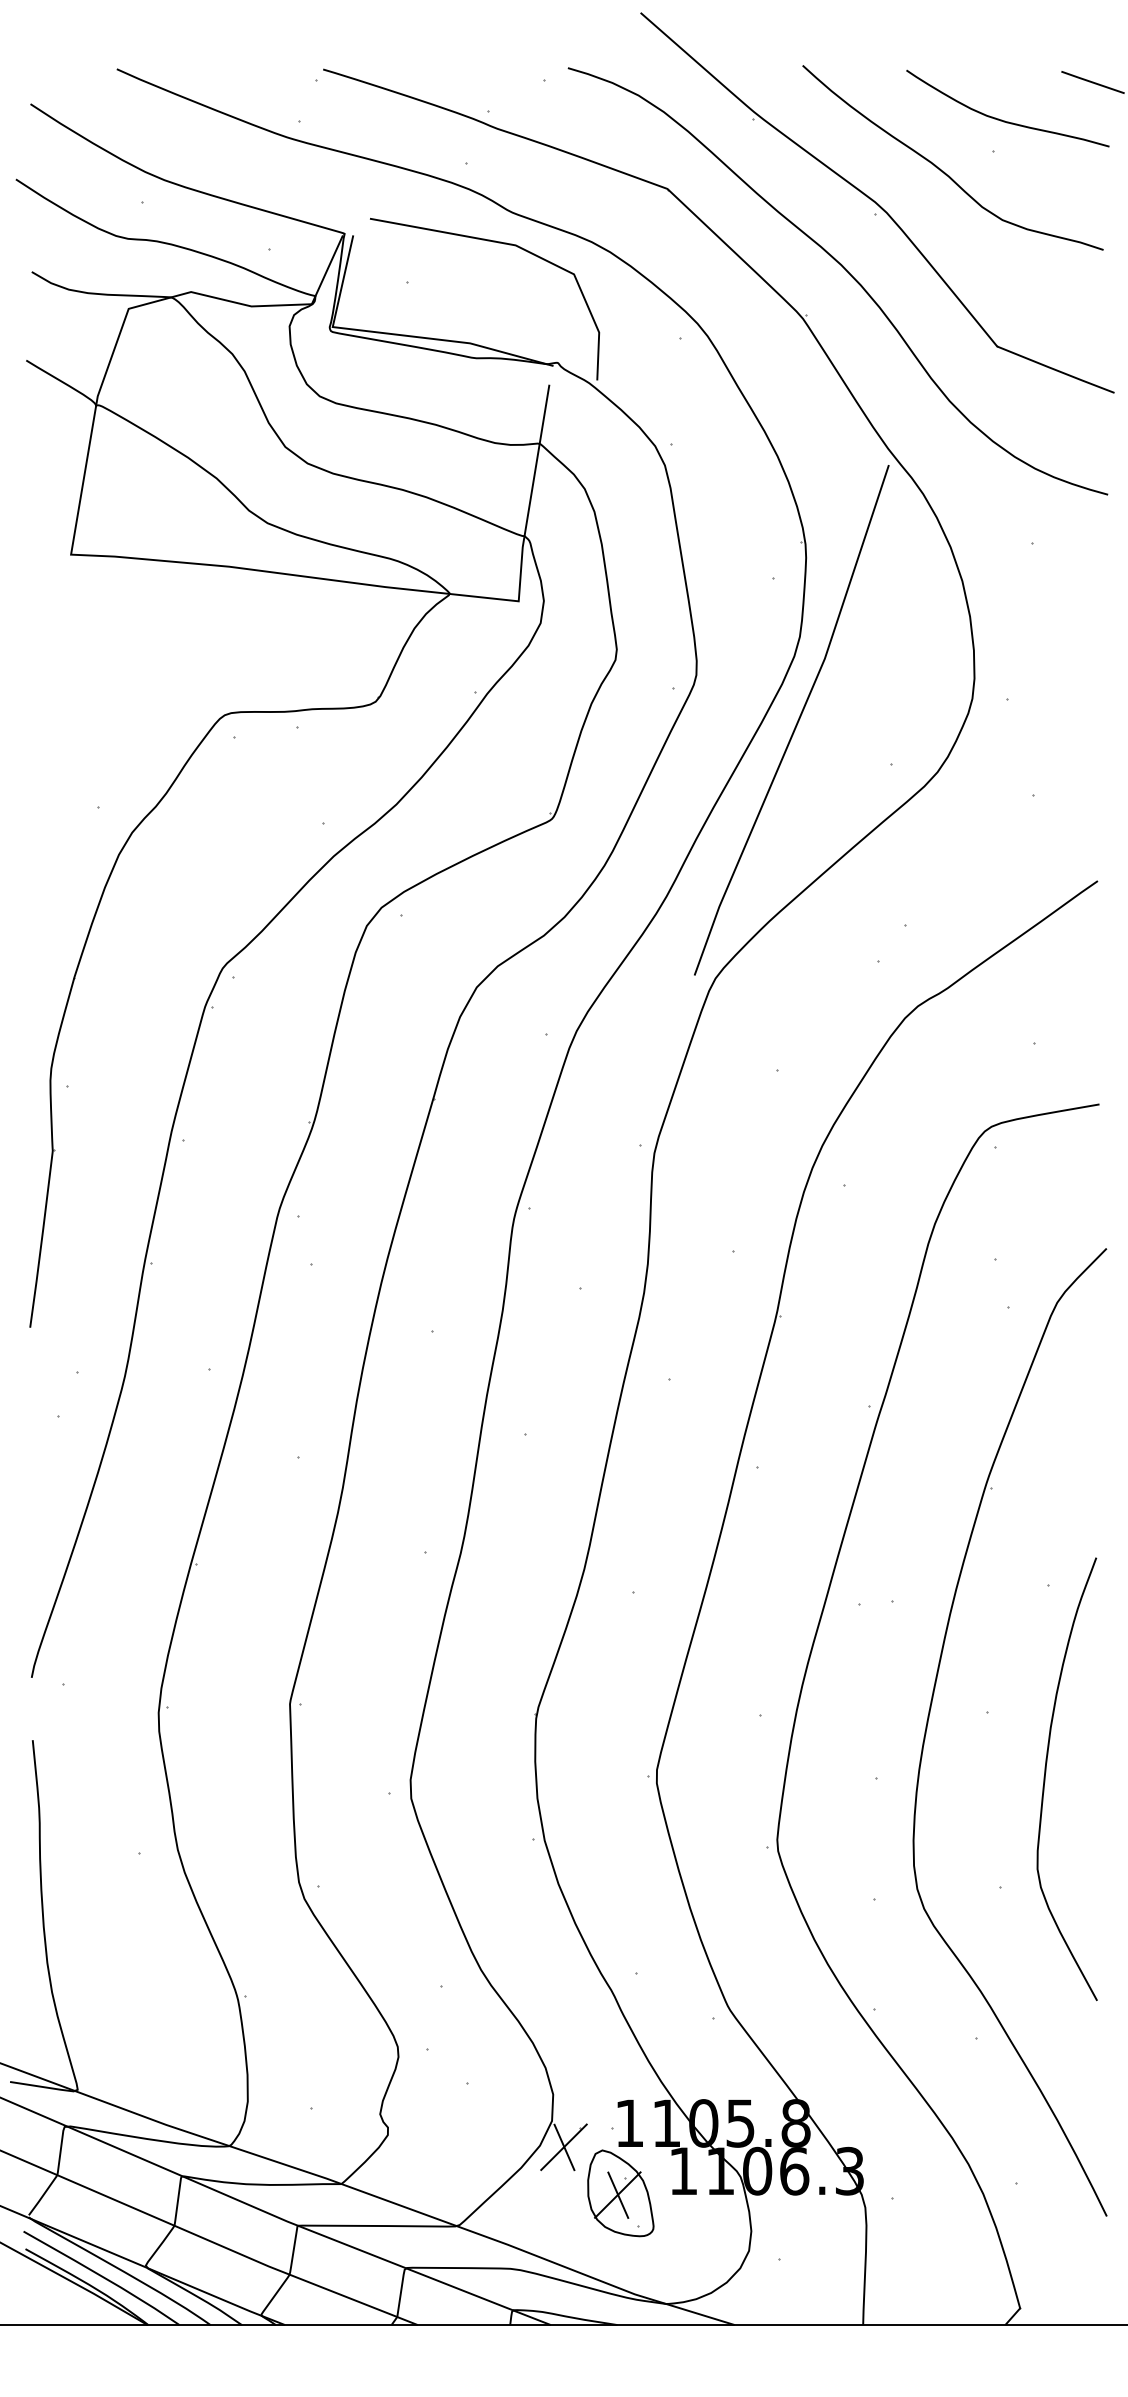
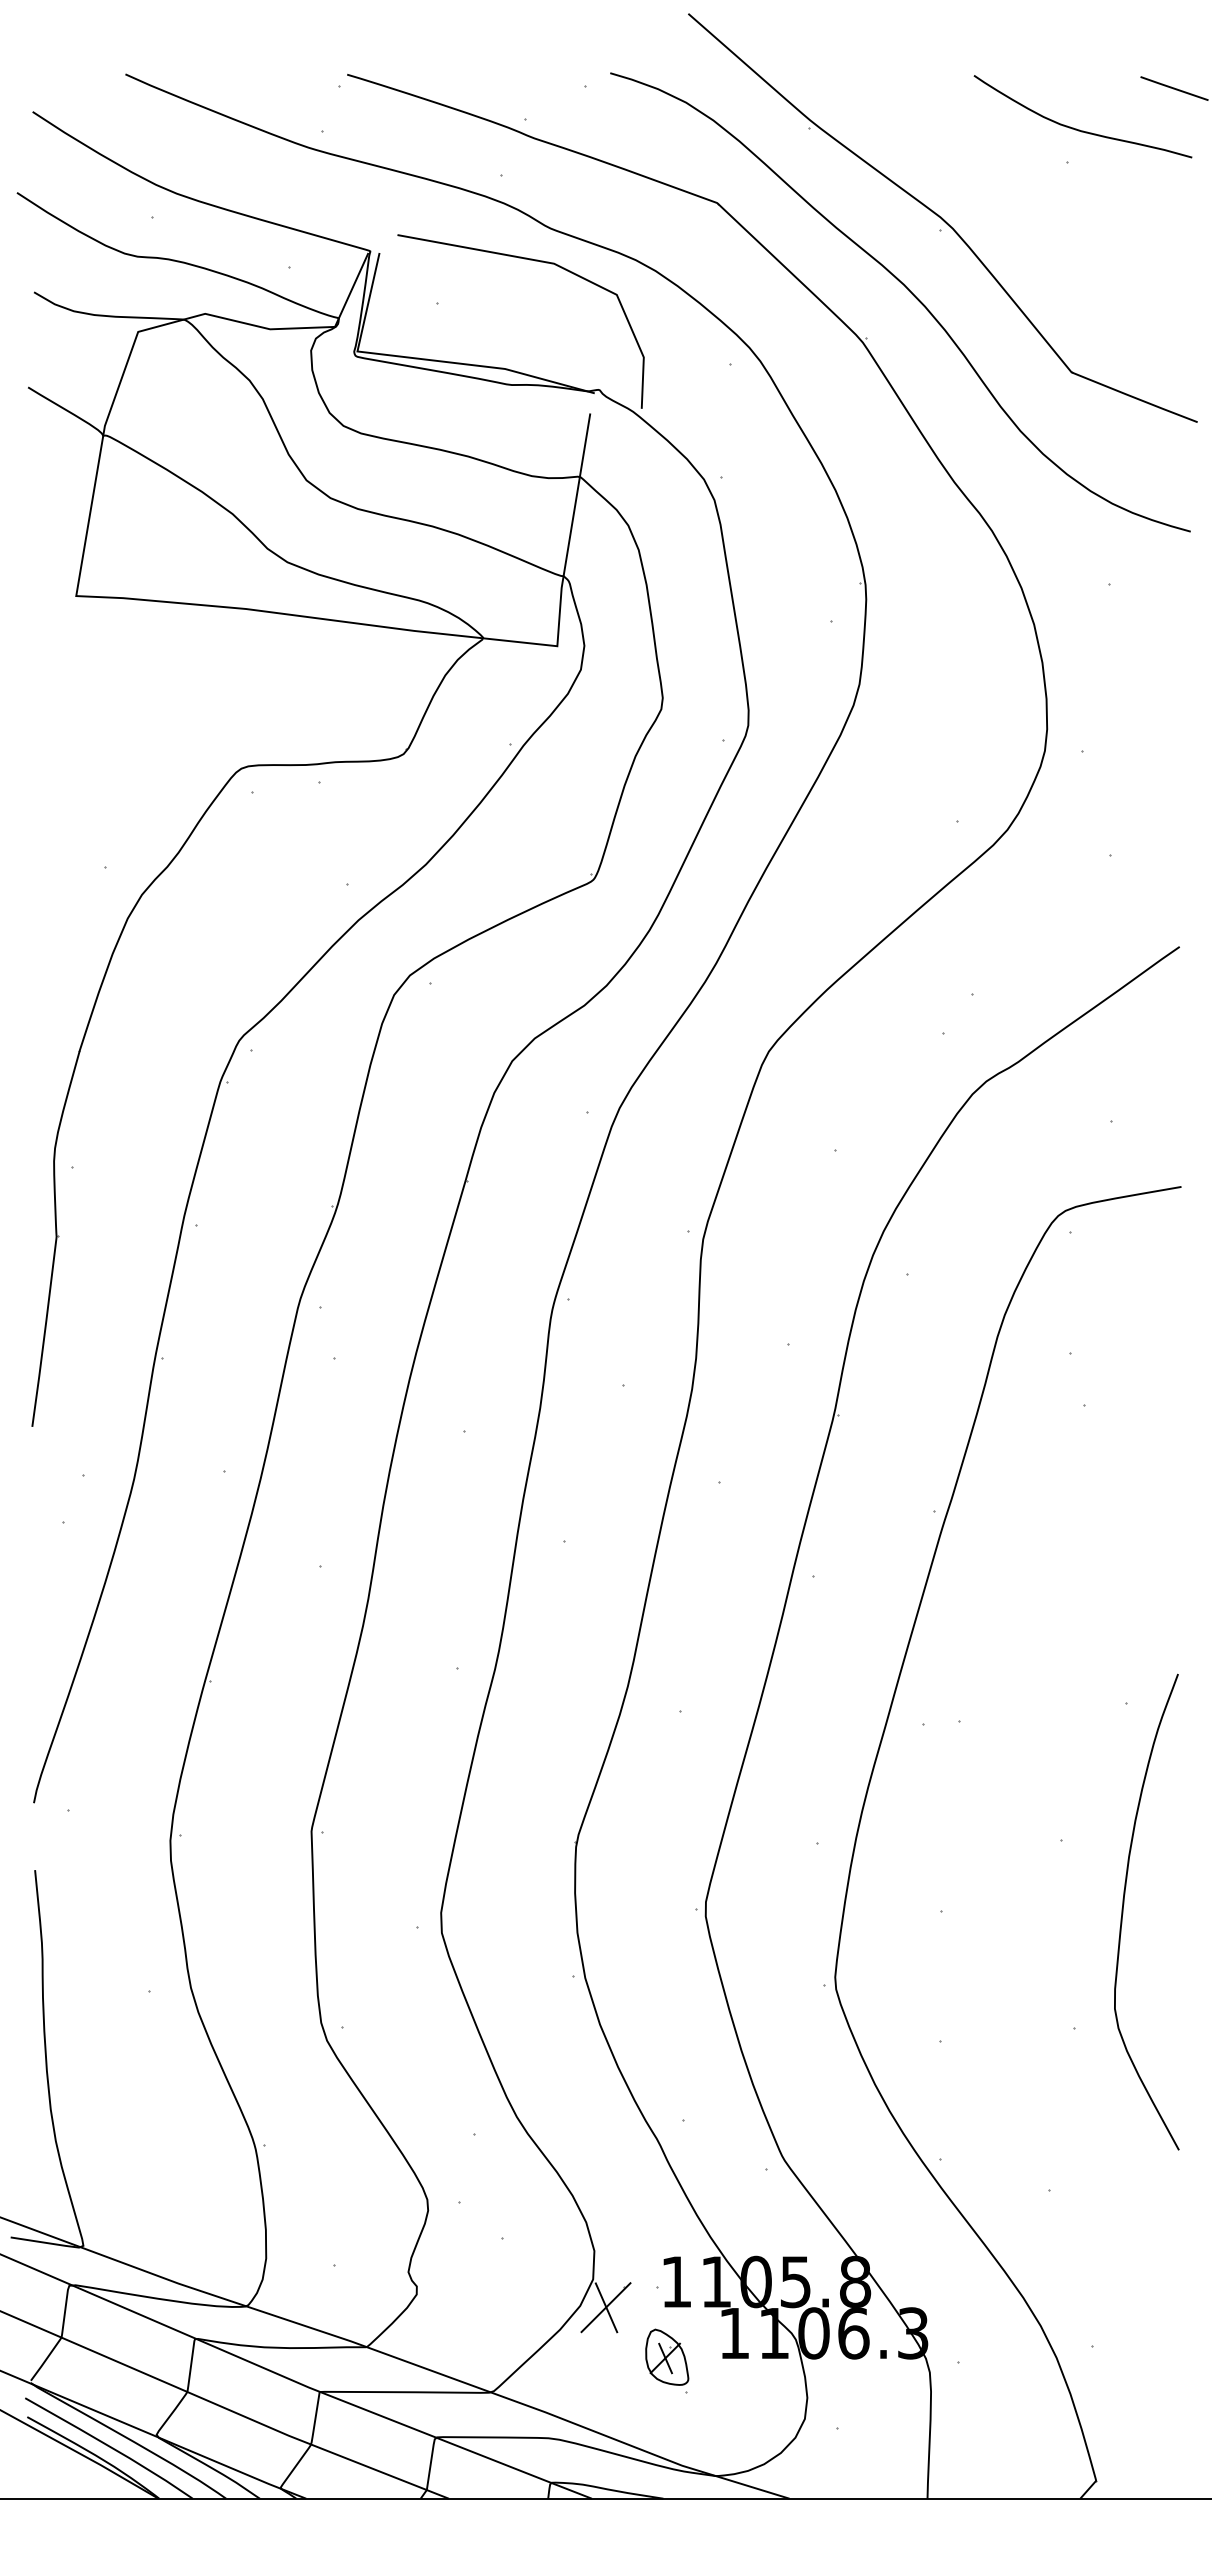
curve: (942, 169) -> (1012, 182), removed
line: (797, 721) -> (856, 775), removed
part: (930, 1714) -> (999, 1842), removed
part: (621, 2193) -> (667, 2357), size x0.6

